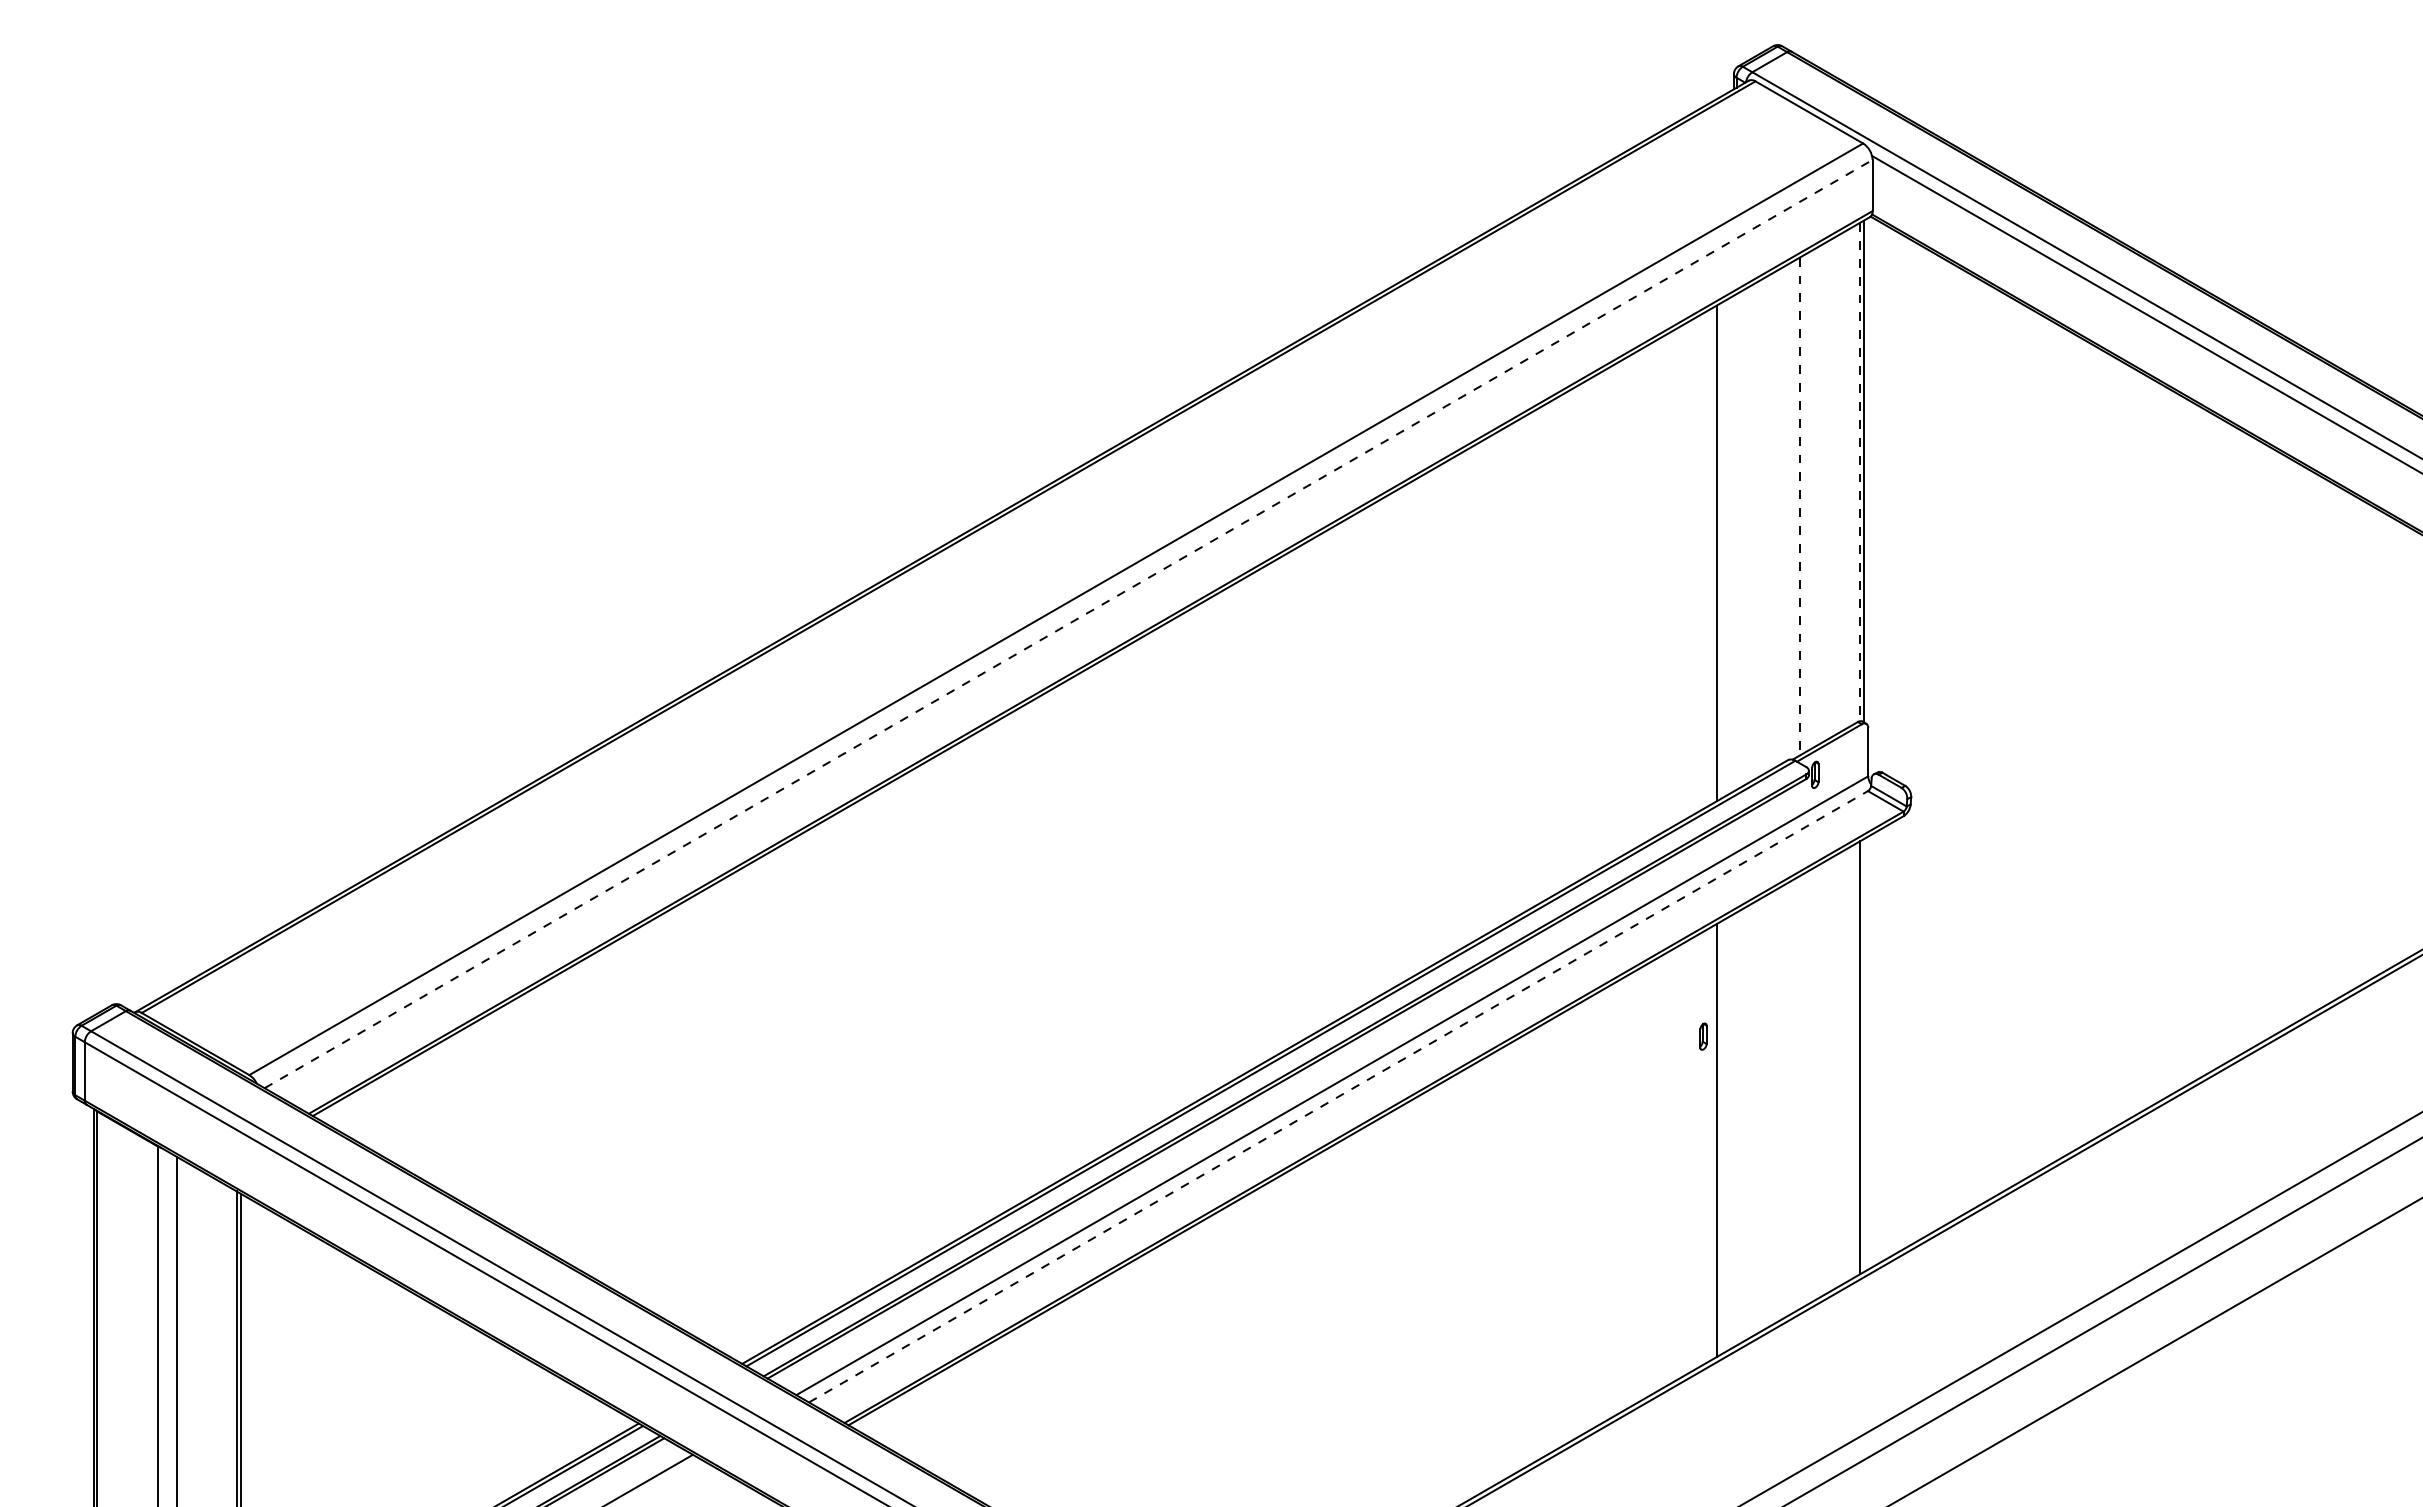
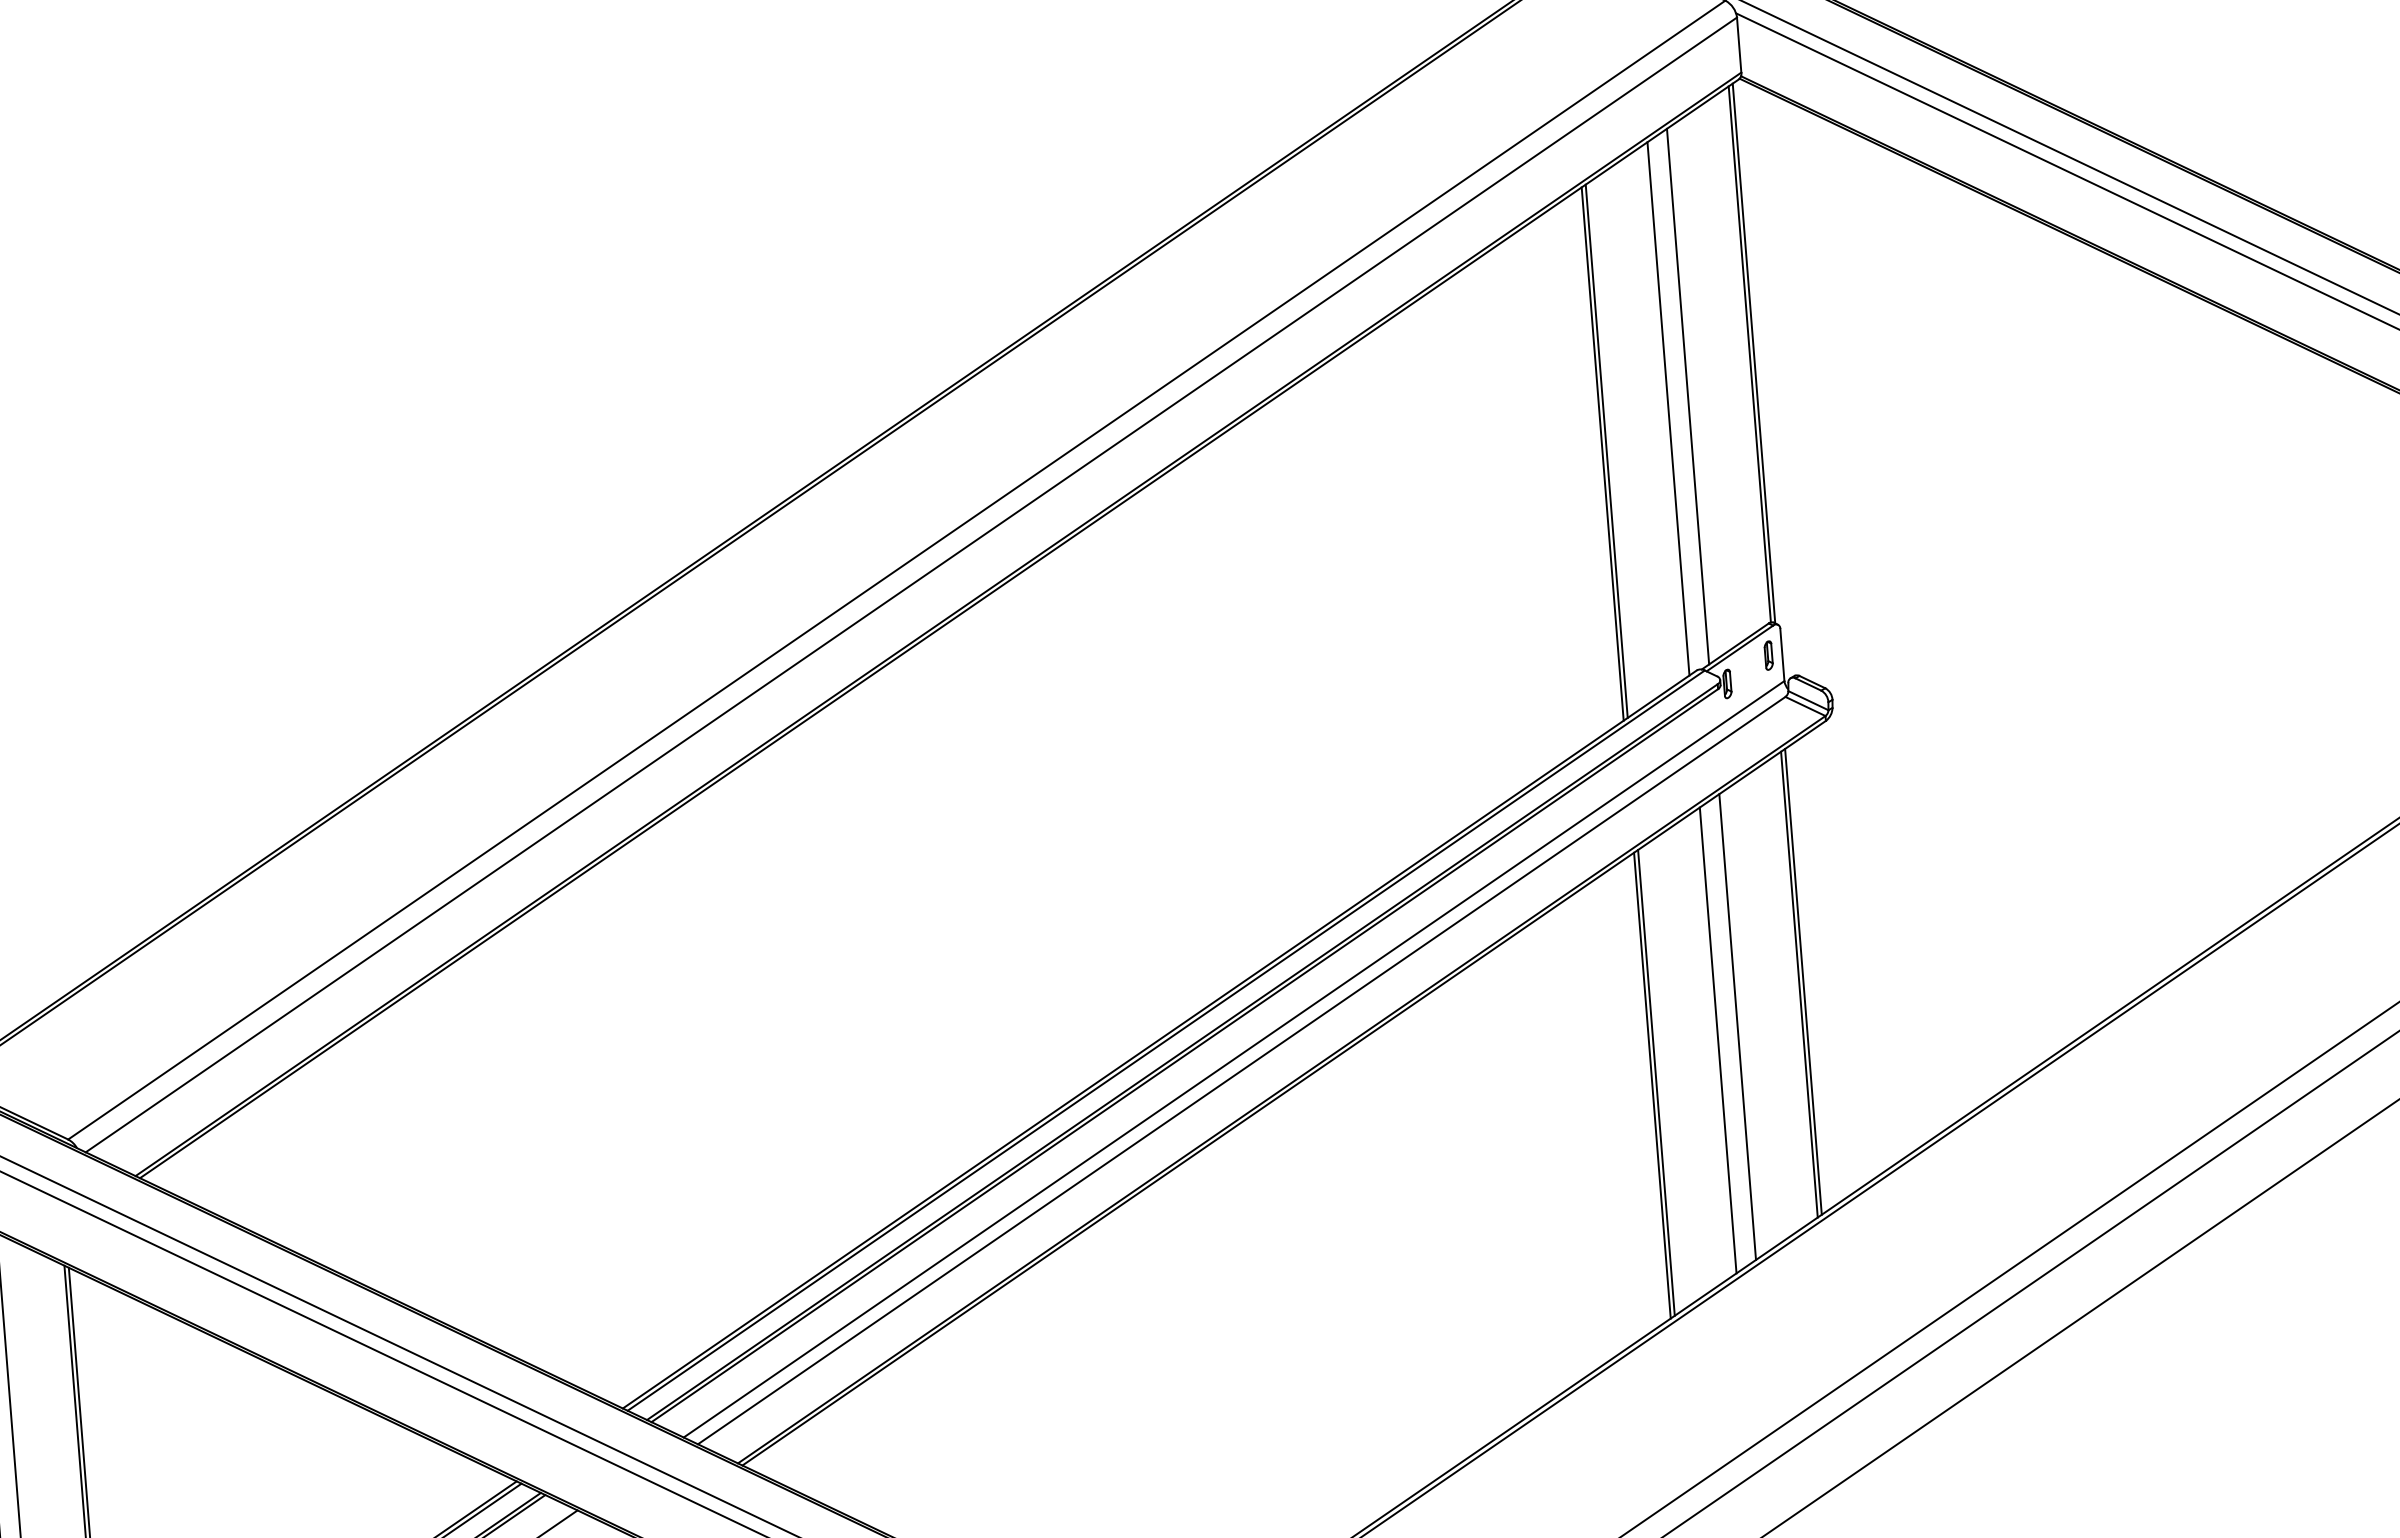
line: (1859, 472) -> (1749, 354), dashed -> solid
line: (1799, 506) -> (1687, 396), dashed -> solid
line: (1780, 516) -> (1668, 408), added
line: (1720, 551) -> (1606, 451), added
line: (1069, 623) -> (912, 584), dashed -> solid
part: (1703, 1036) -> (1768, 655), moved
line: (1863, 1055) -> (1803, 981), added
line: (1799, 1092) -> (1737, 1026), added
line: (1338, 1096) -> (1241, 1070), dashed -> solid
line: (1780, 1103) -> (1717, 1040), added
line: (1720, 1137) -> (1656, 1082), added

